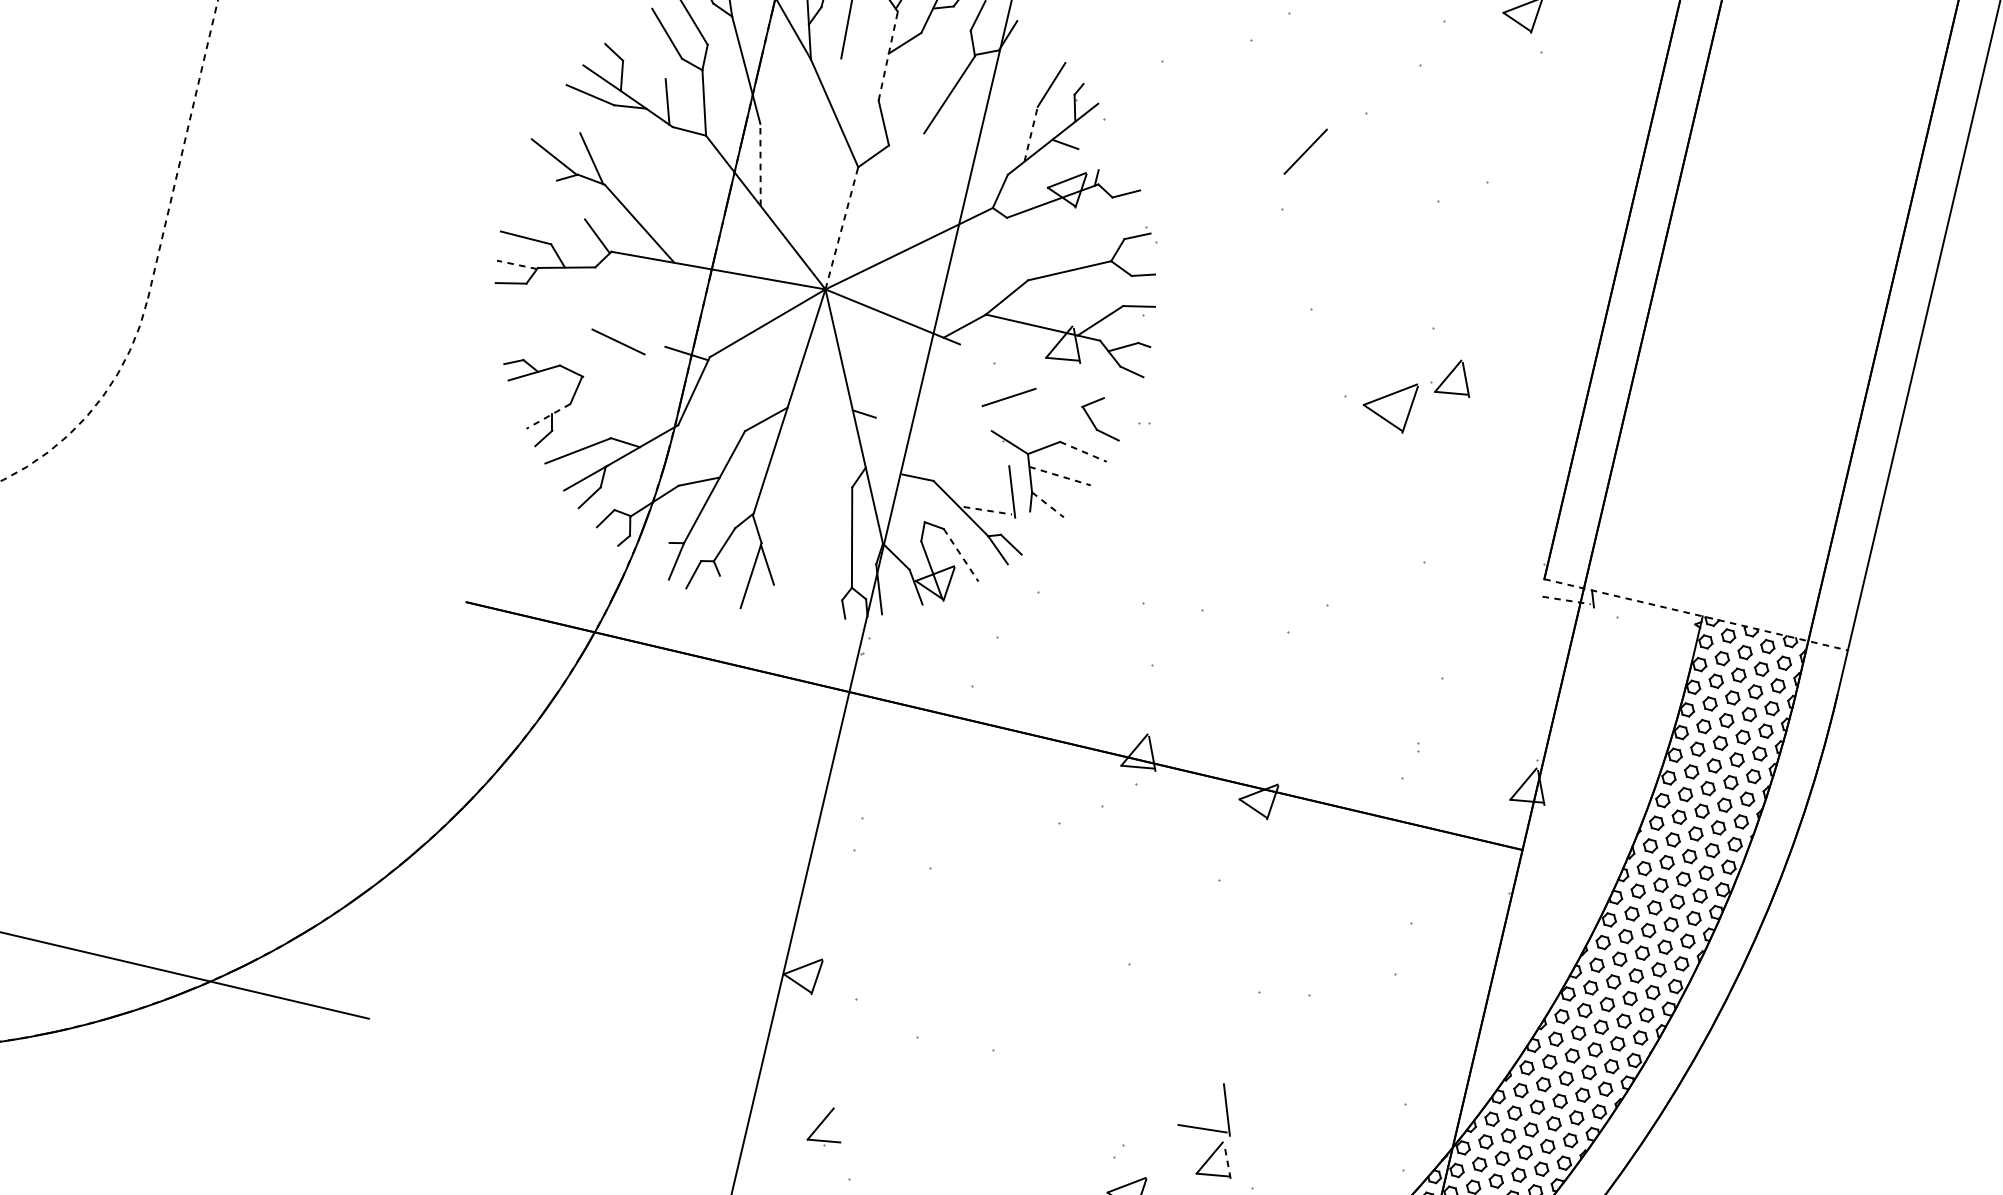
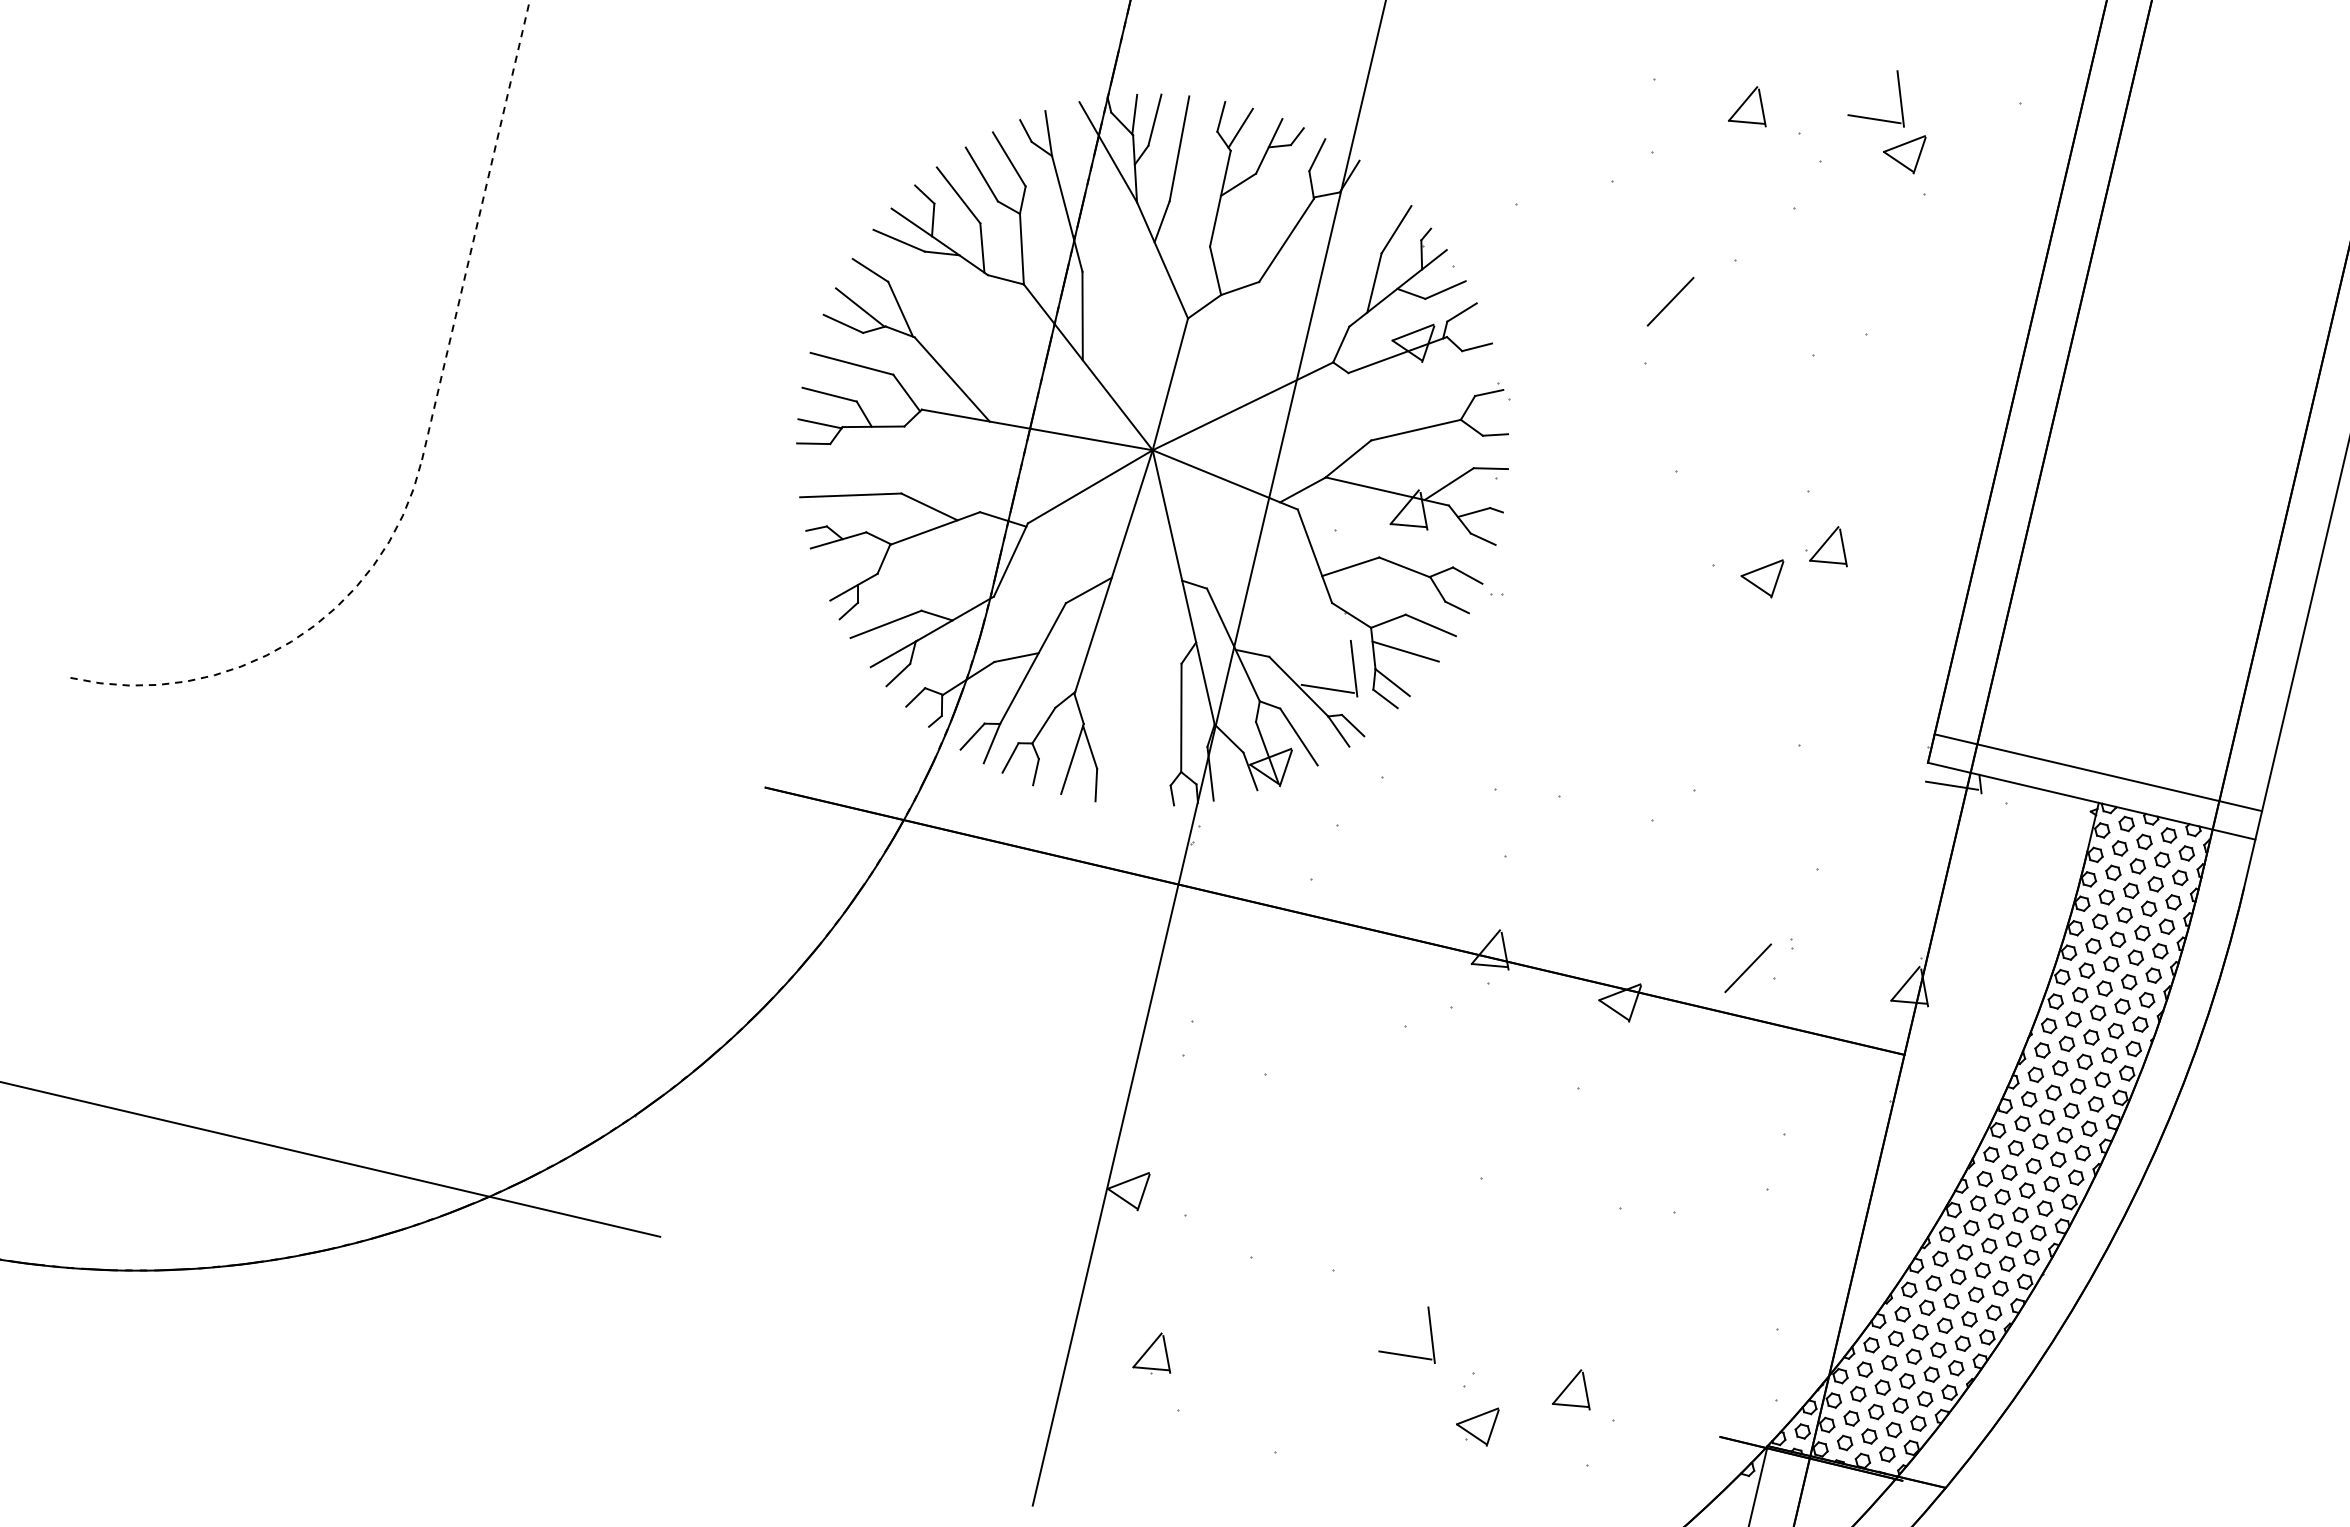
line: (645, 53) -> (958, 195), added
line: (888, 55) -> (1220, 198), dashed -> solid
line: (833, 77) -> (1161, 221), added
line: (563, 122) -> (870, 270), added
line: (1031, 133) -> (1374, 282), dashed -> solid
line: (906, 139) -> (1240, 288), added
line: (1096, 140) -> (1445, 289), added
line: (1111, 161) -> (1461, 312), added
line: (760, 164) -> (1082, 315), dashed -> solid
line: (538, 171) -> (843, 323), added
line: (546, 208) -> (851, 363), added
line: (842, 227) -> (1170, 383), dashed -> solid
line: (516, 264) -> (819, 423), dashed -> solid
line: (545, 331) -> (850, 495), added
line: (624, 361) -> (935, 528), added
line: (975, 387) -> (1314, 556), added
line: (1058, 398) -> (1404, 567), added
line: (1117, 405) -> (1467, 575), added
part: (1390, 408) -> (1762, 578), size x0.71
line: (548, 416) -> (853, 587), dashed -> solid
line: (1084, 451) -> (1431, 625), dashed -> solid
line: (899, 469) -> (1232, 644), added
line: (1059, 476) -> (1405, 651), dashed -> solid
line: (1047, 504) -> (1392, 682), dashed -> solid
line: (988, 511) -> (1328, 689), dashed -> solid
line: (1041, 519) -> (1385, 698), added
line: (658, 554) -> (972, 736), added
line: (960, 555) -> (1298, 737), dashed -> solid
line: (716, 588) -> (1035, 772), added
line: (1702, 588) -> (2098, 772), added
line: (773, 599) -> (1096, 784), added
line: (1567, 600) -> (1952, 785), dashed -> solid
line: (1696, 615) -> (2092, 801), dashed -> solid
line: (1377, 769) -> (1748, 968), added
part: (1198, 1126) -> (1400, 1353), moved
line: (838, 1127) -> (1166, 1354), added
line: (1227, 1162) -> (1586, 1391), dashed -> solid

